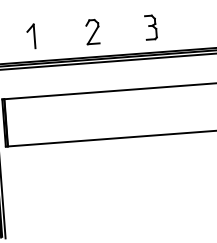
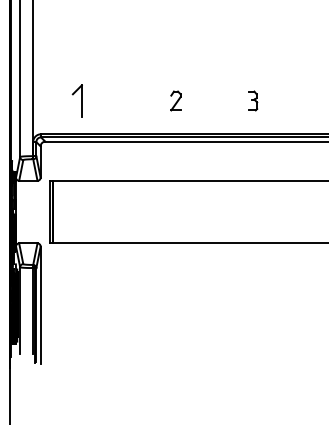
part: (150, 27) -> (252, 100), size x0.6
part: (92, 31) -> (175, 100), size x0.6
part: (30, 36) -> (76, 100), moved

